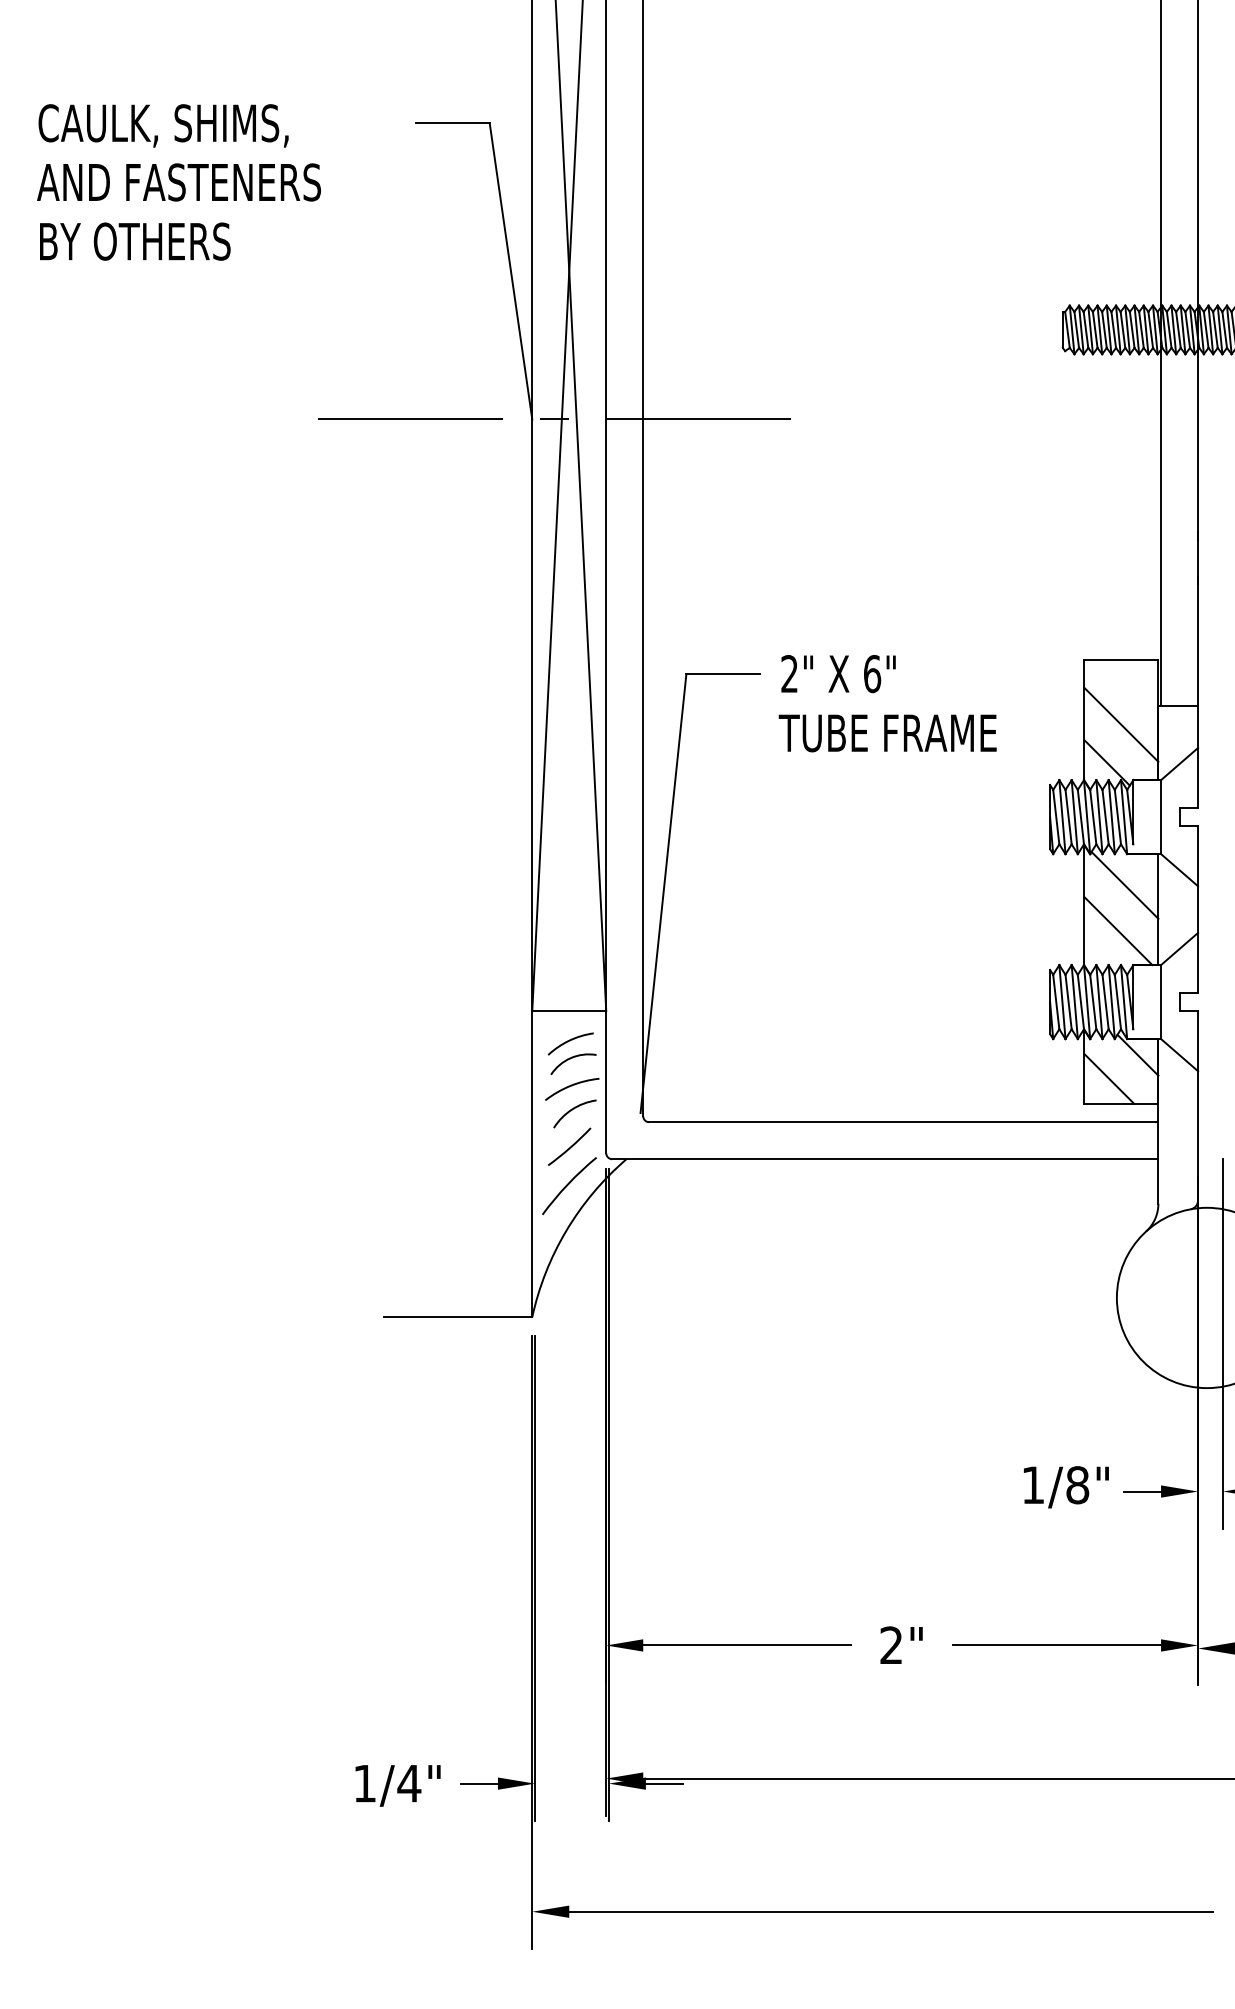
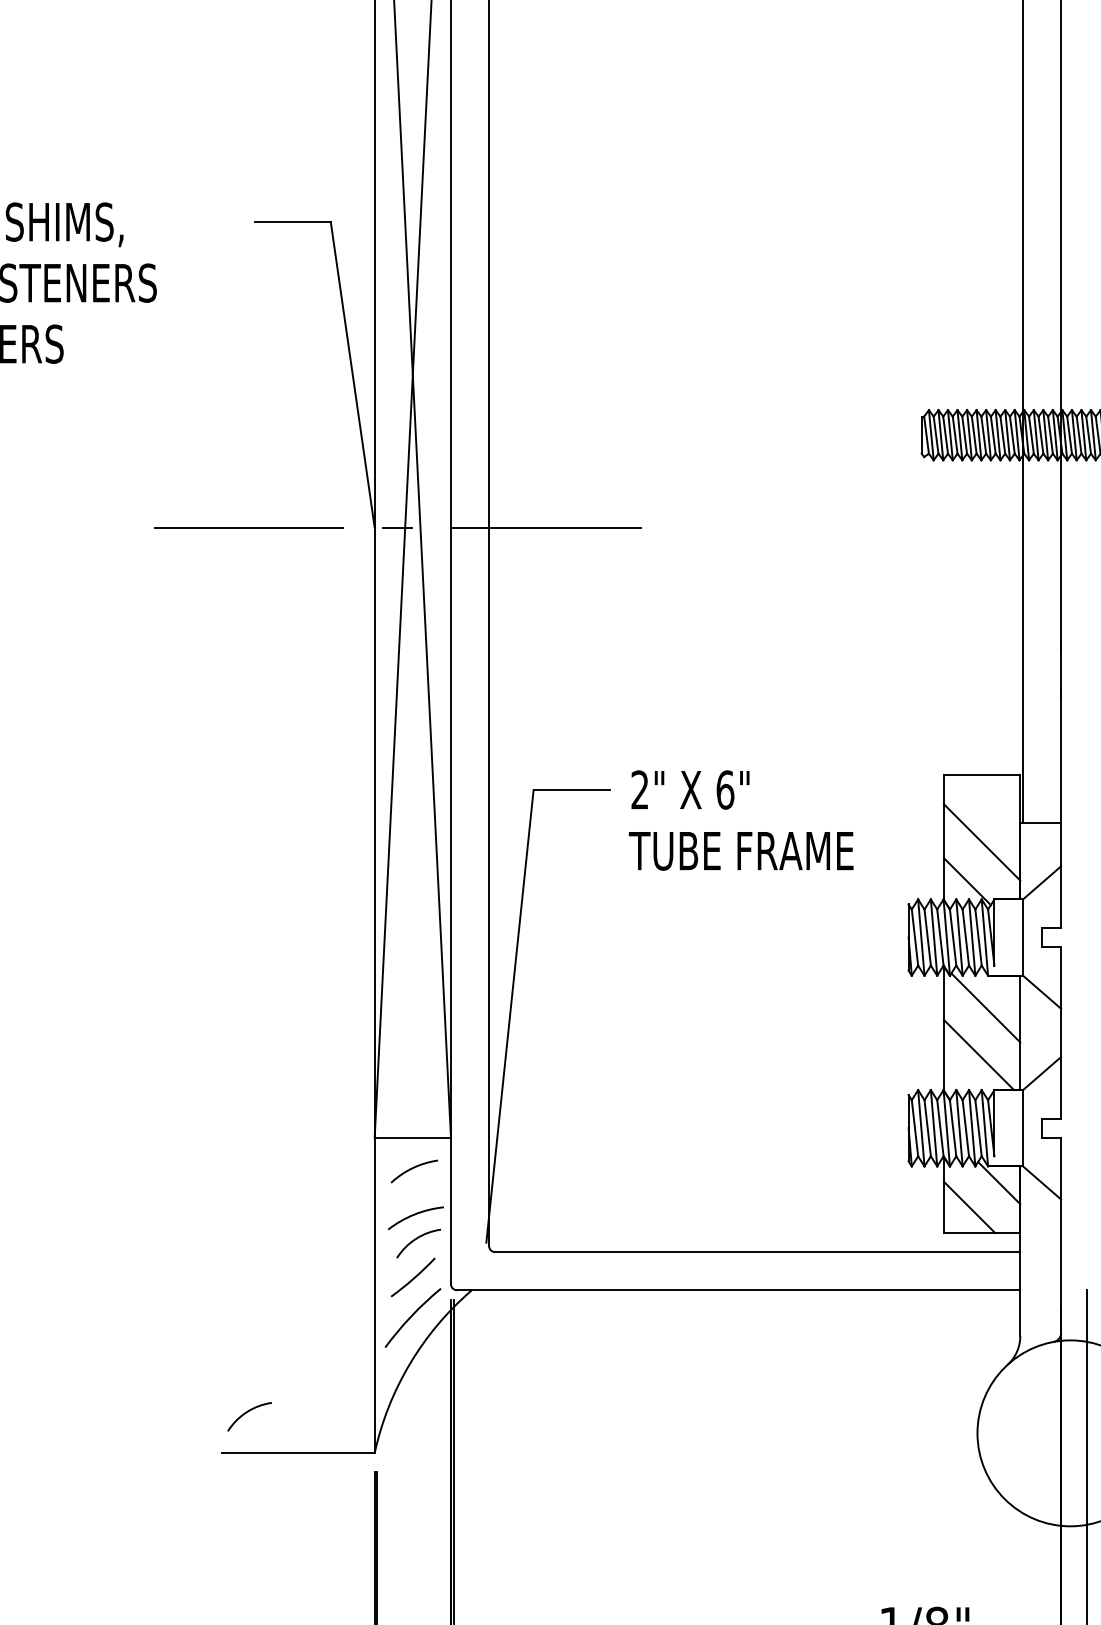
arc: (570, 1059) -> (414, 1187), removed
arc: (408, 1278) -> (247, 1413), added

